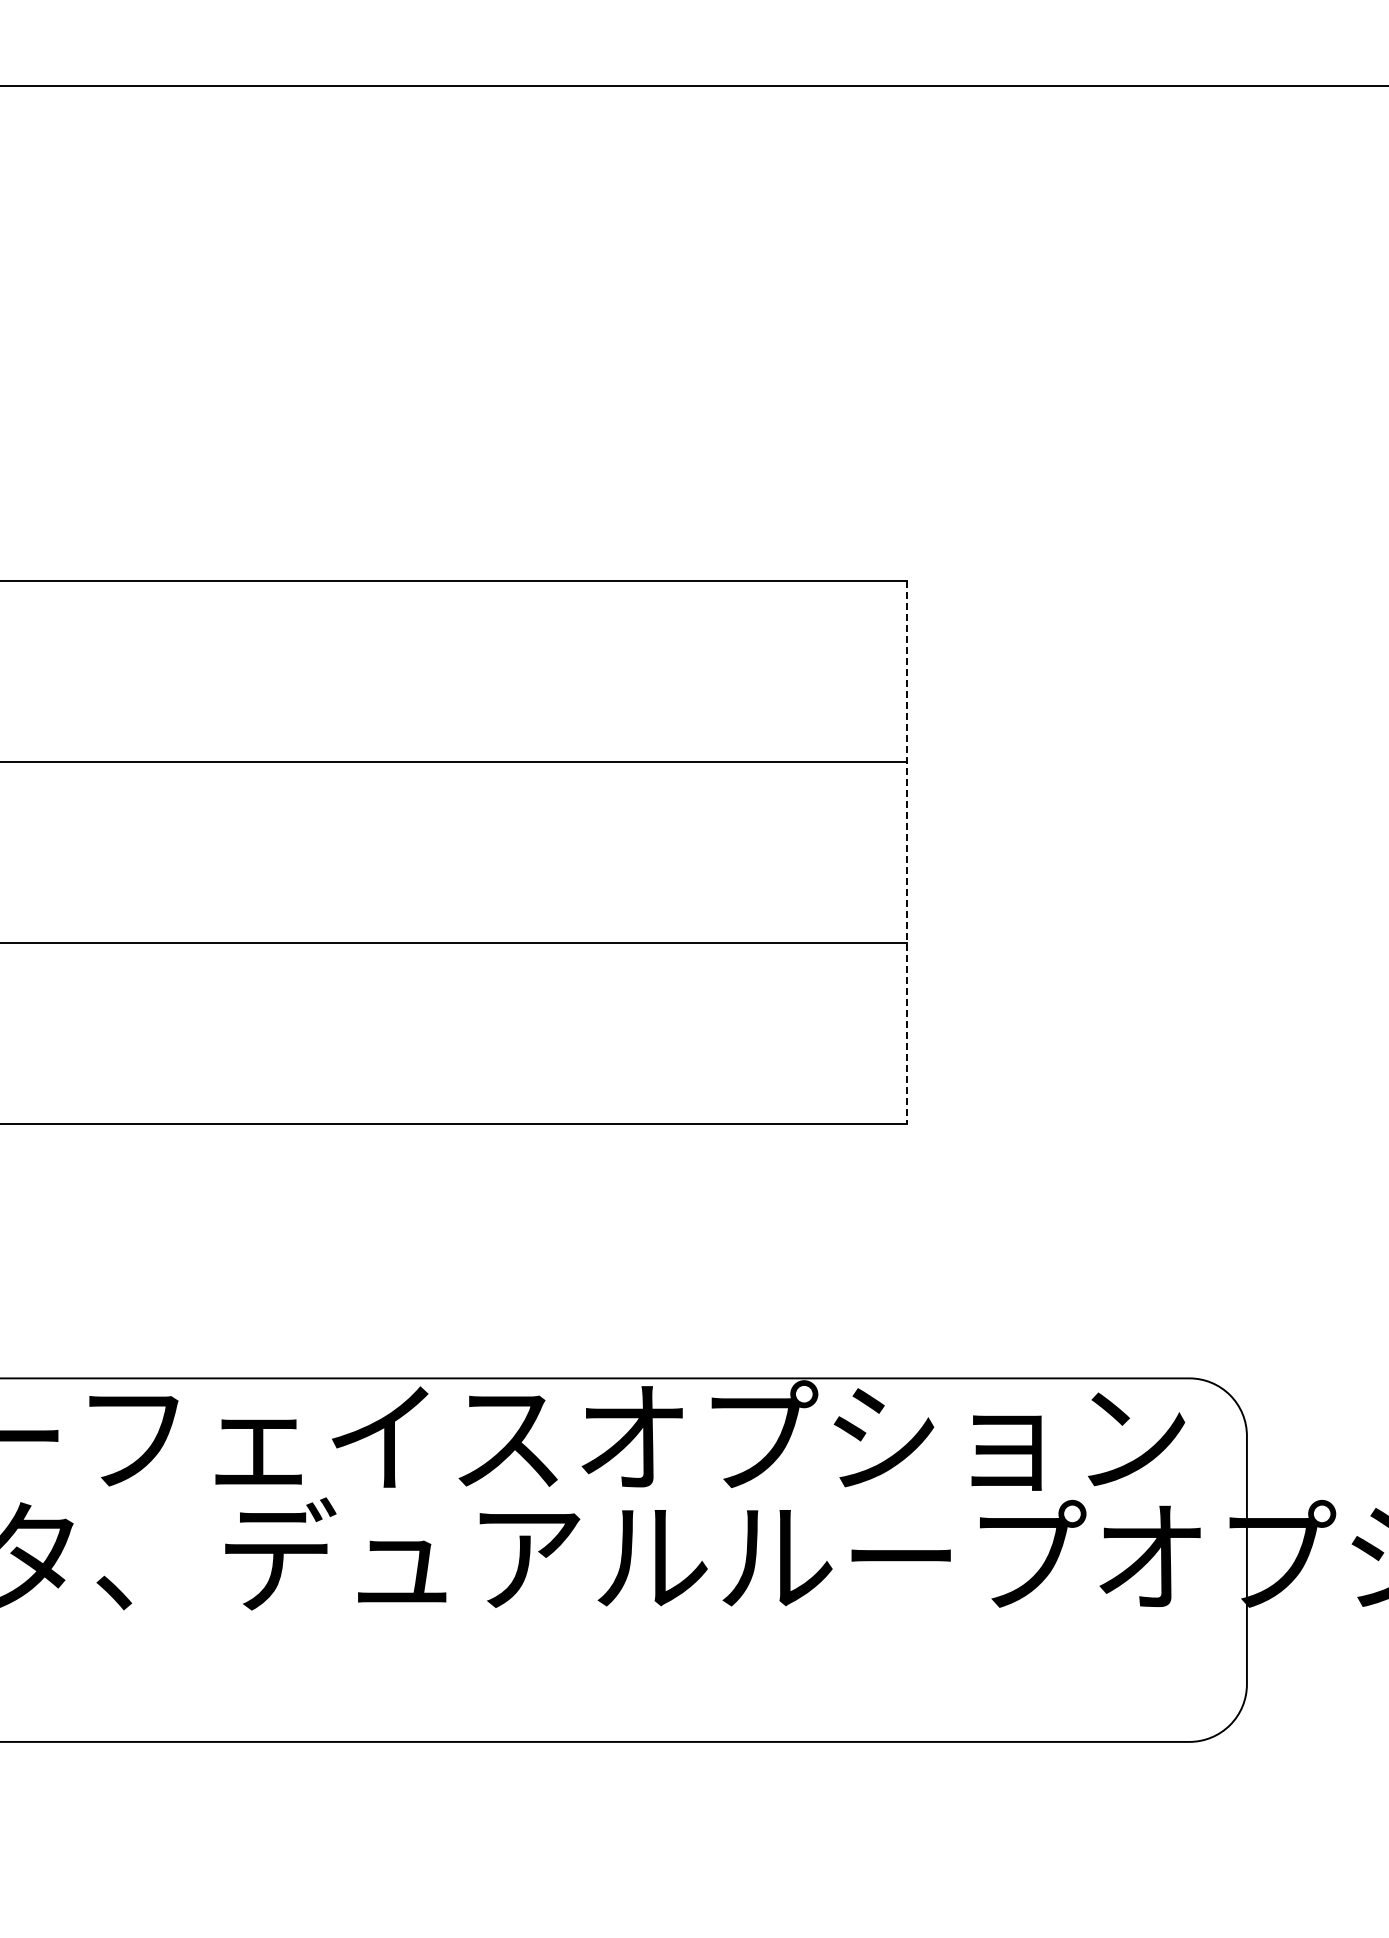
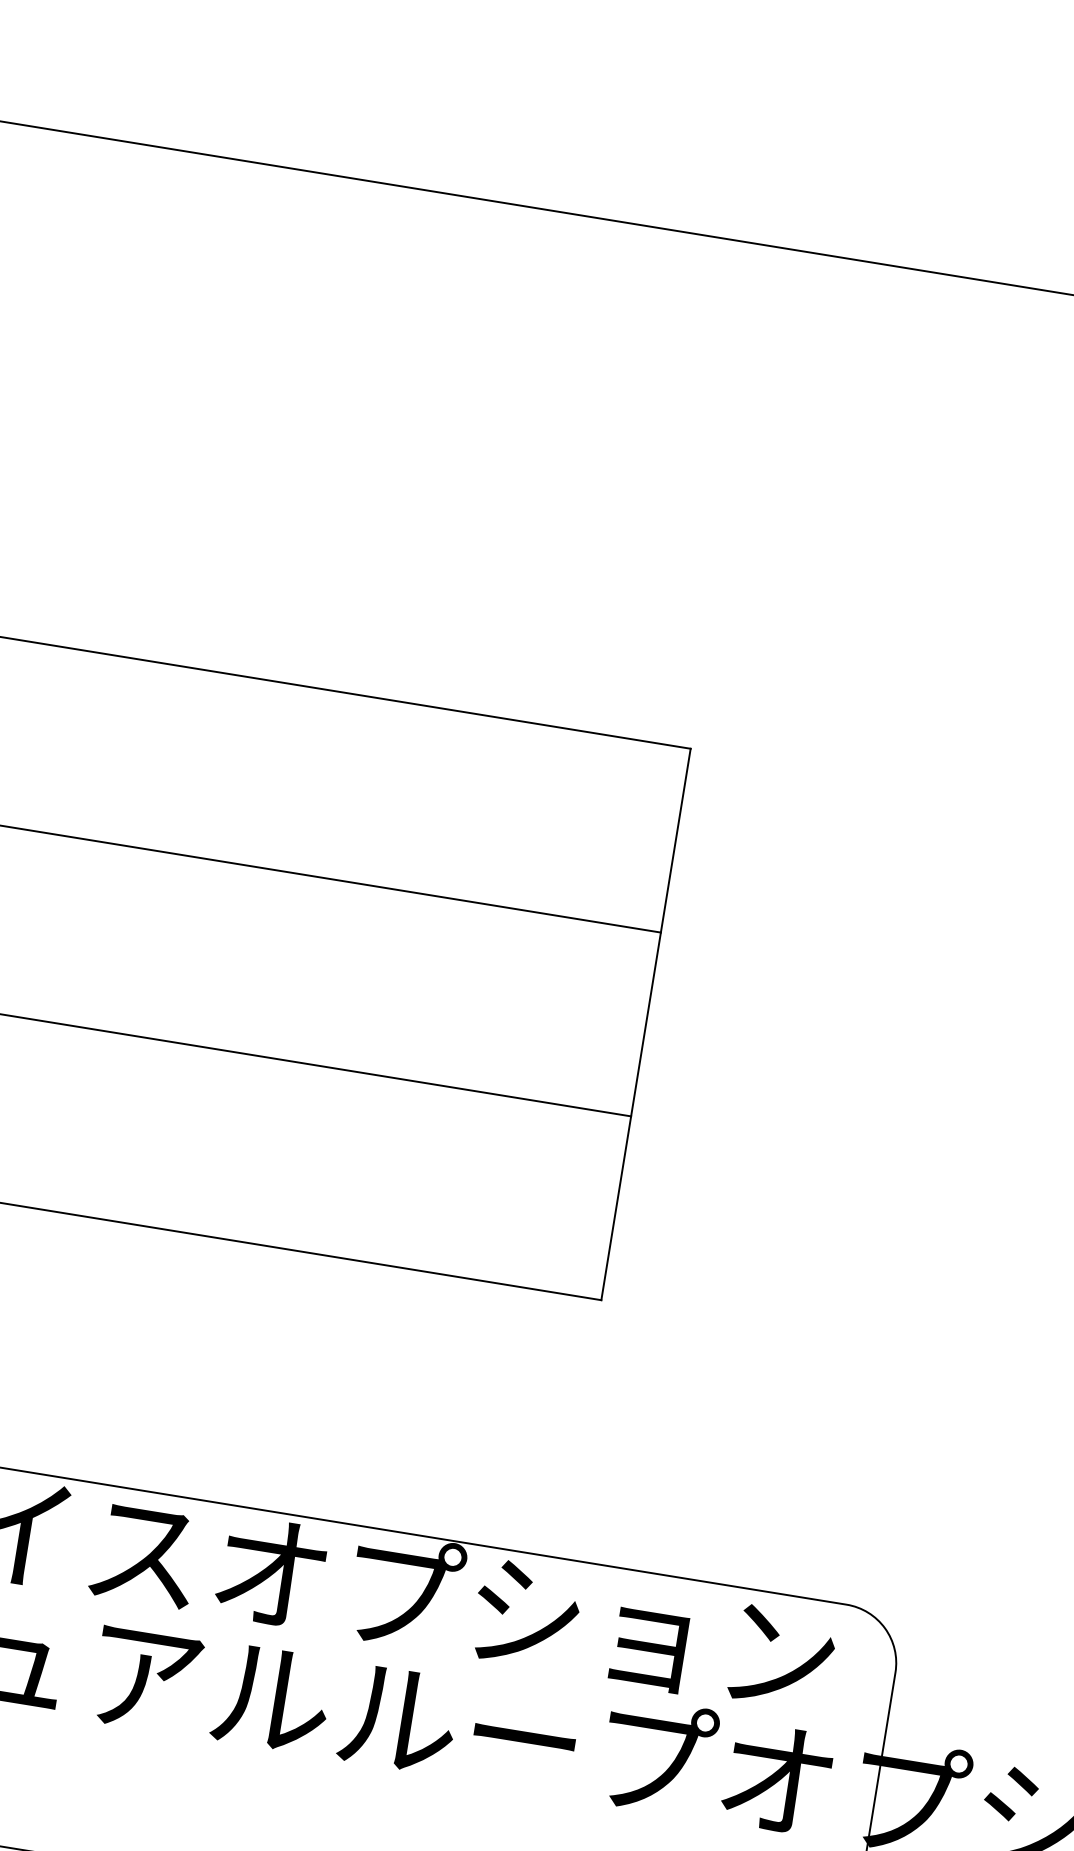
line: (906, 852) -> (645, 1024), dashed -> solid

